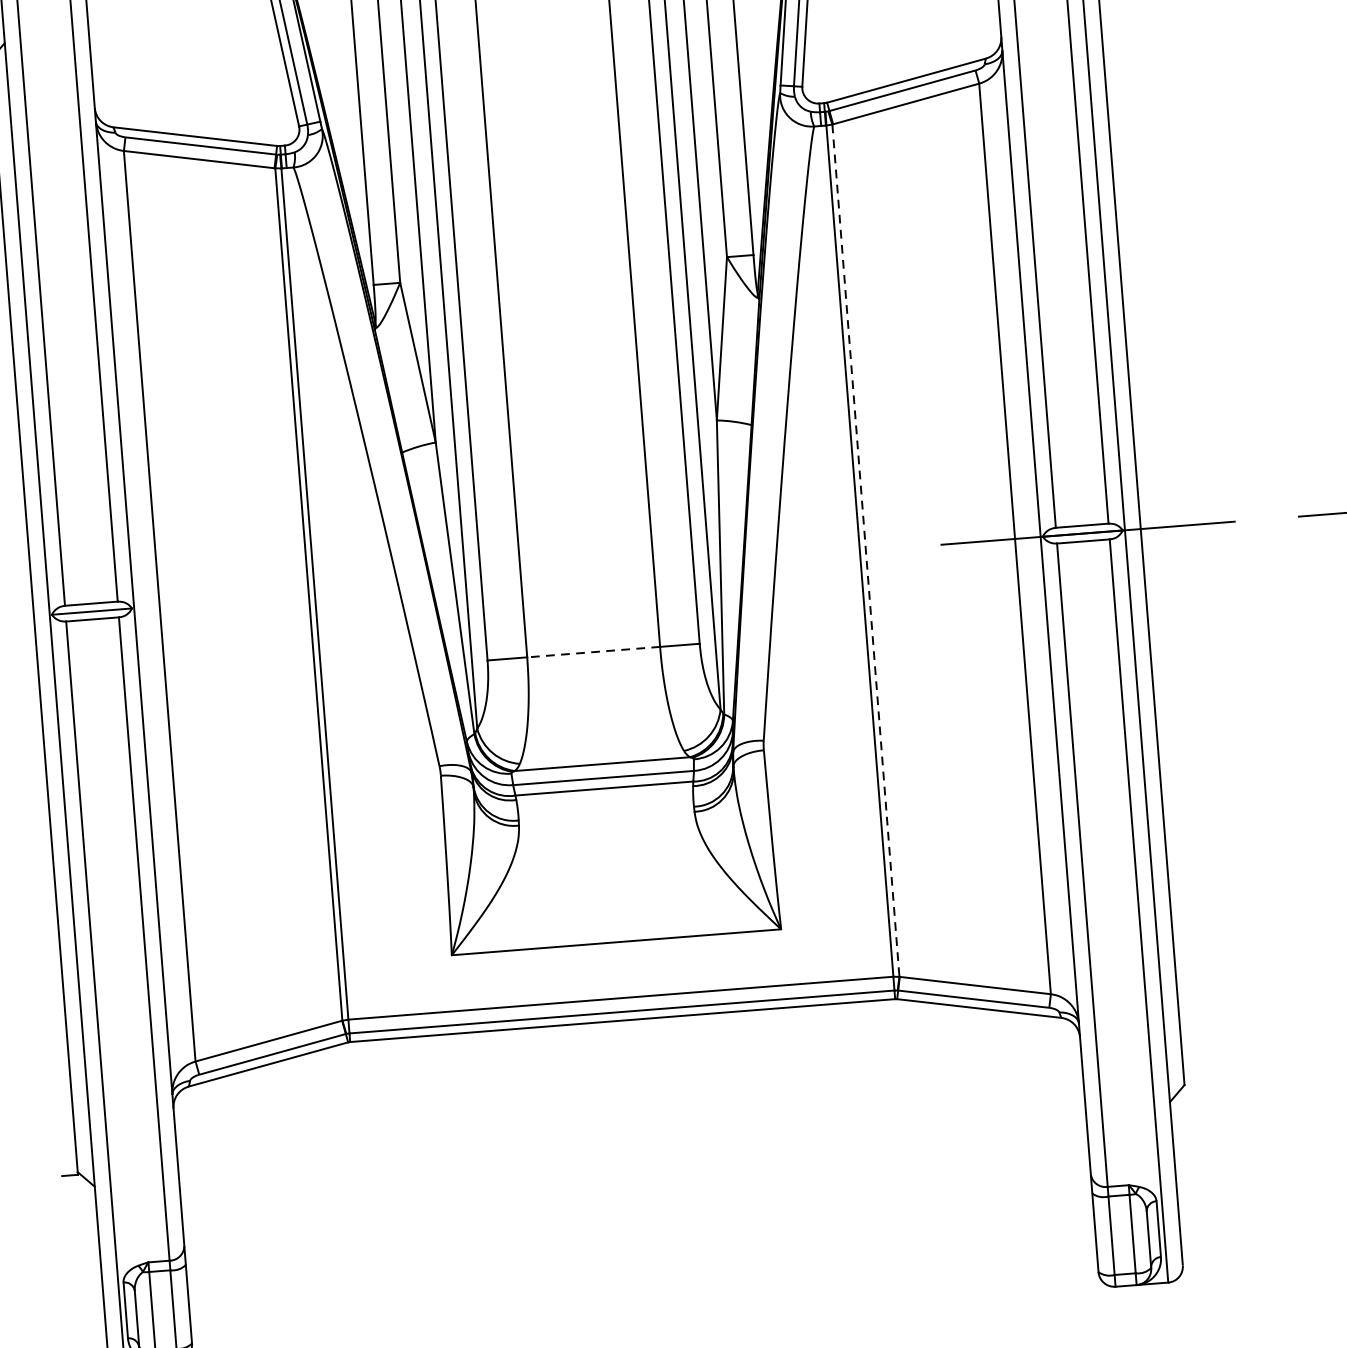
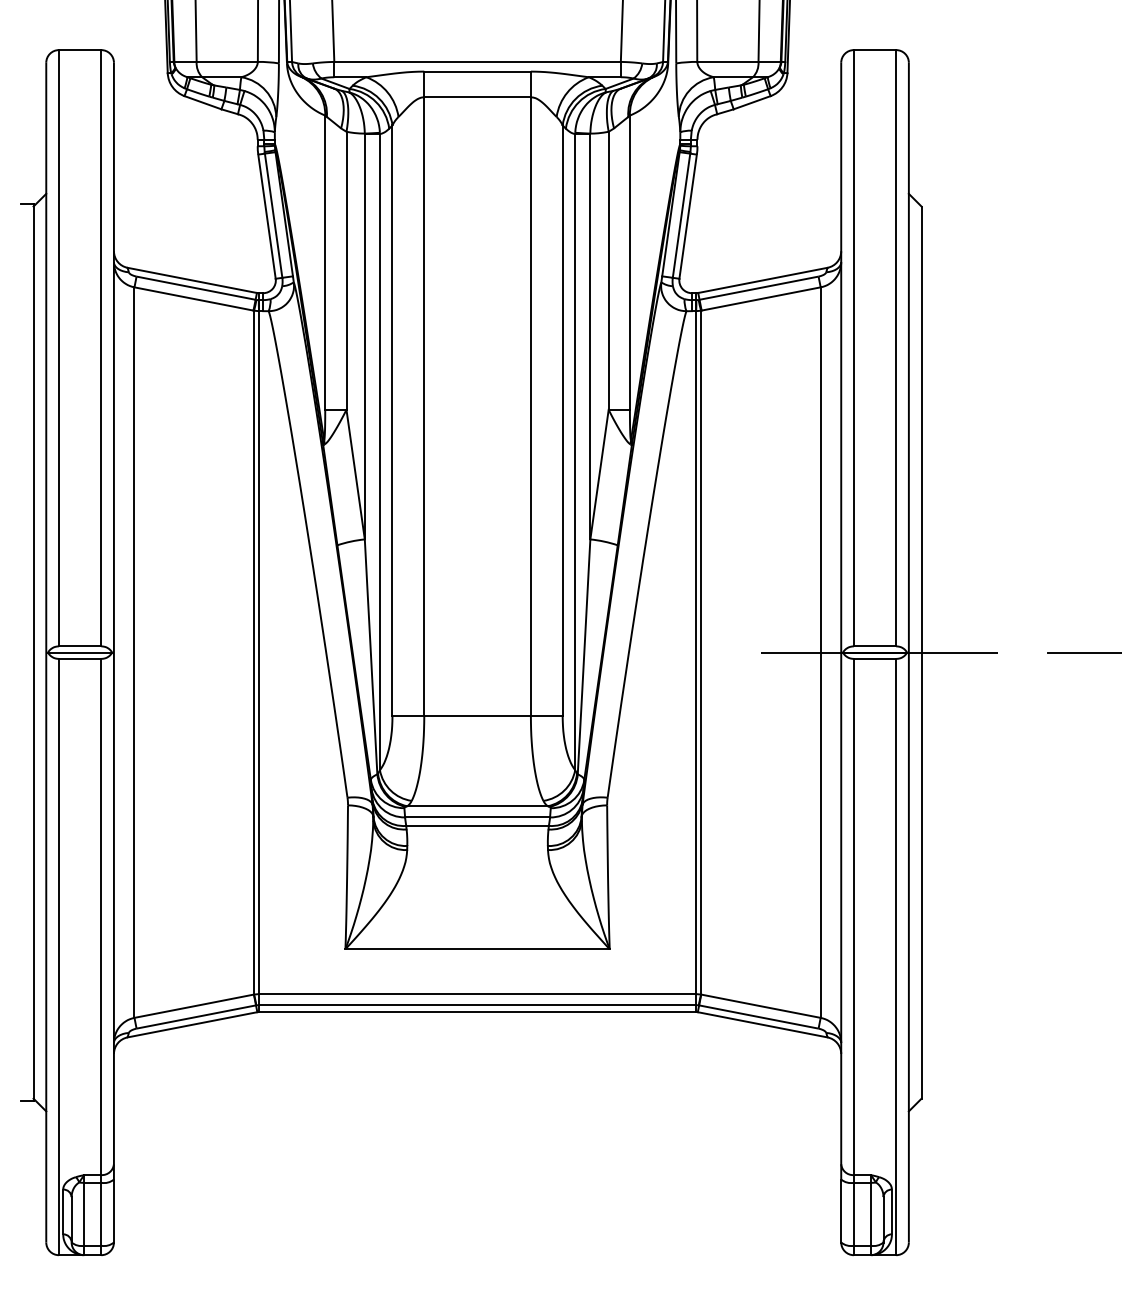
line: (866, 550) -> (701, 652), dashed -> solid
line: (593, 652) -> (477, 716), dashed -> solid

